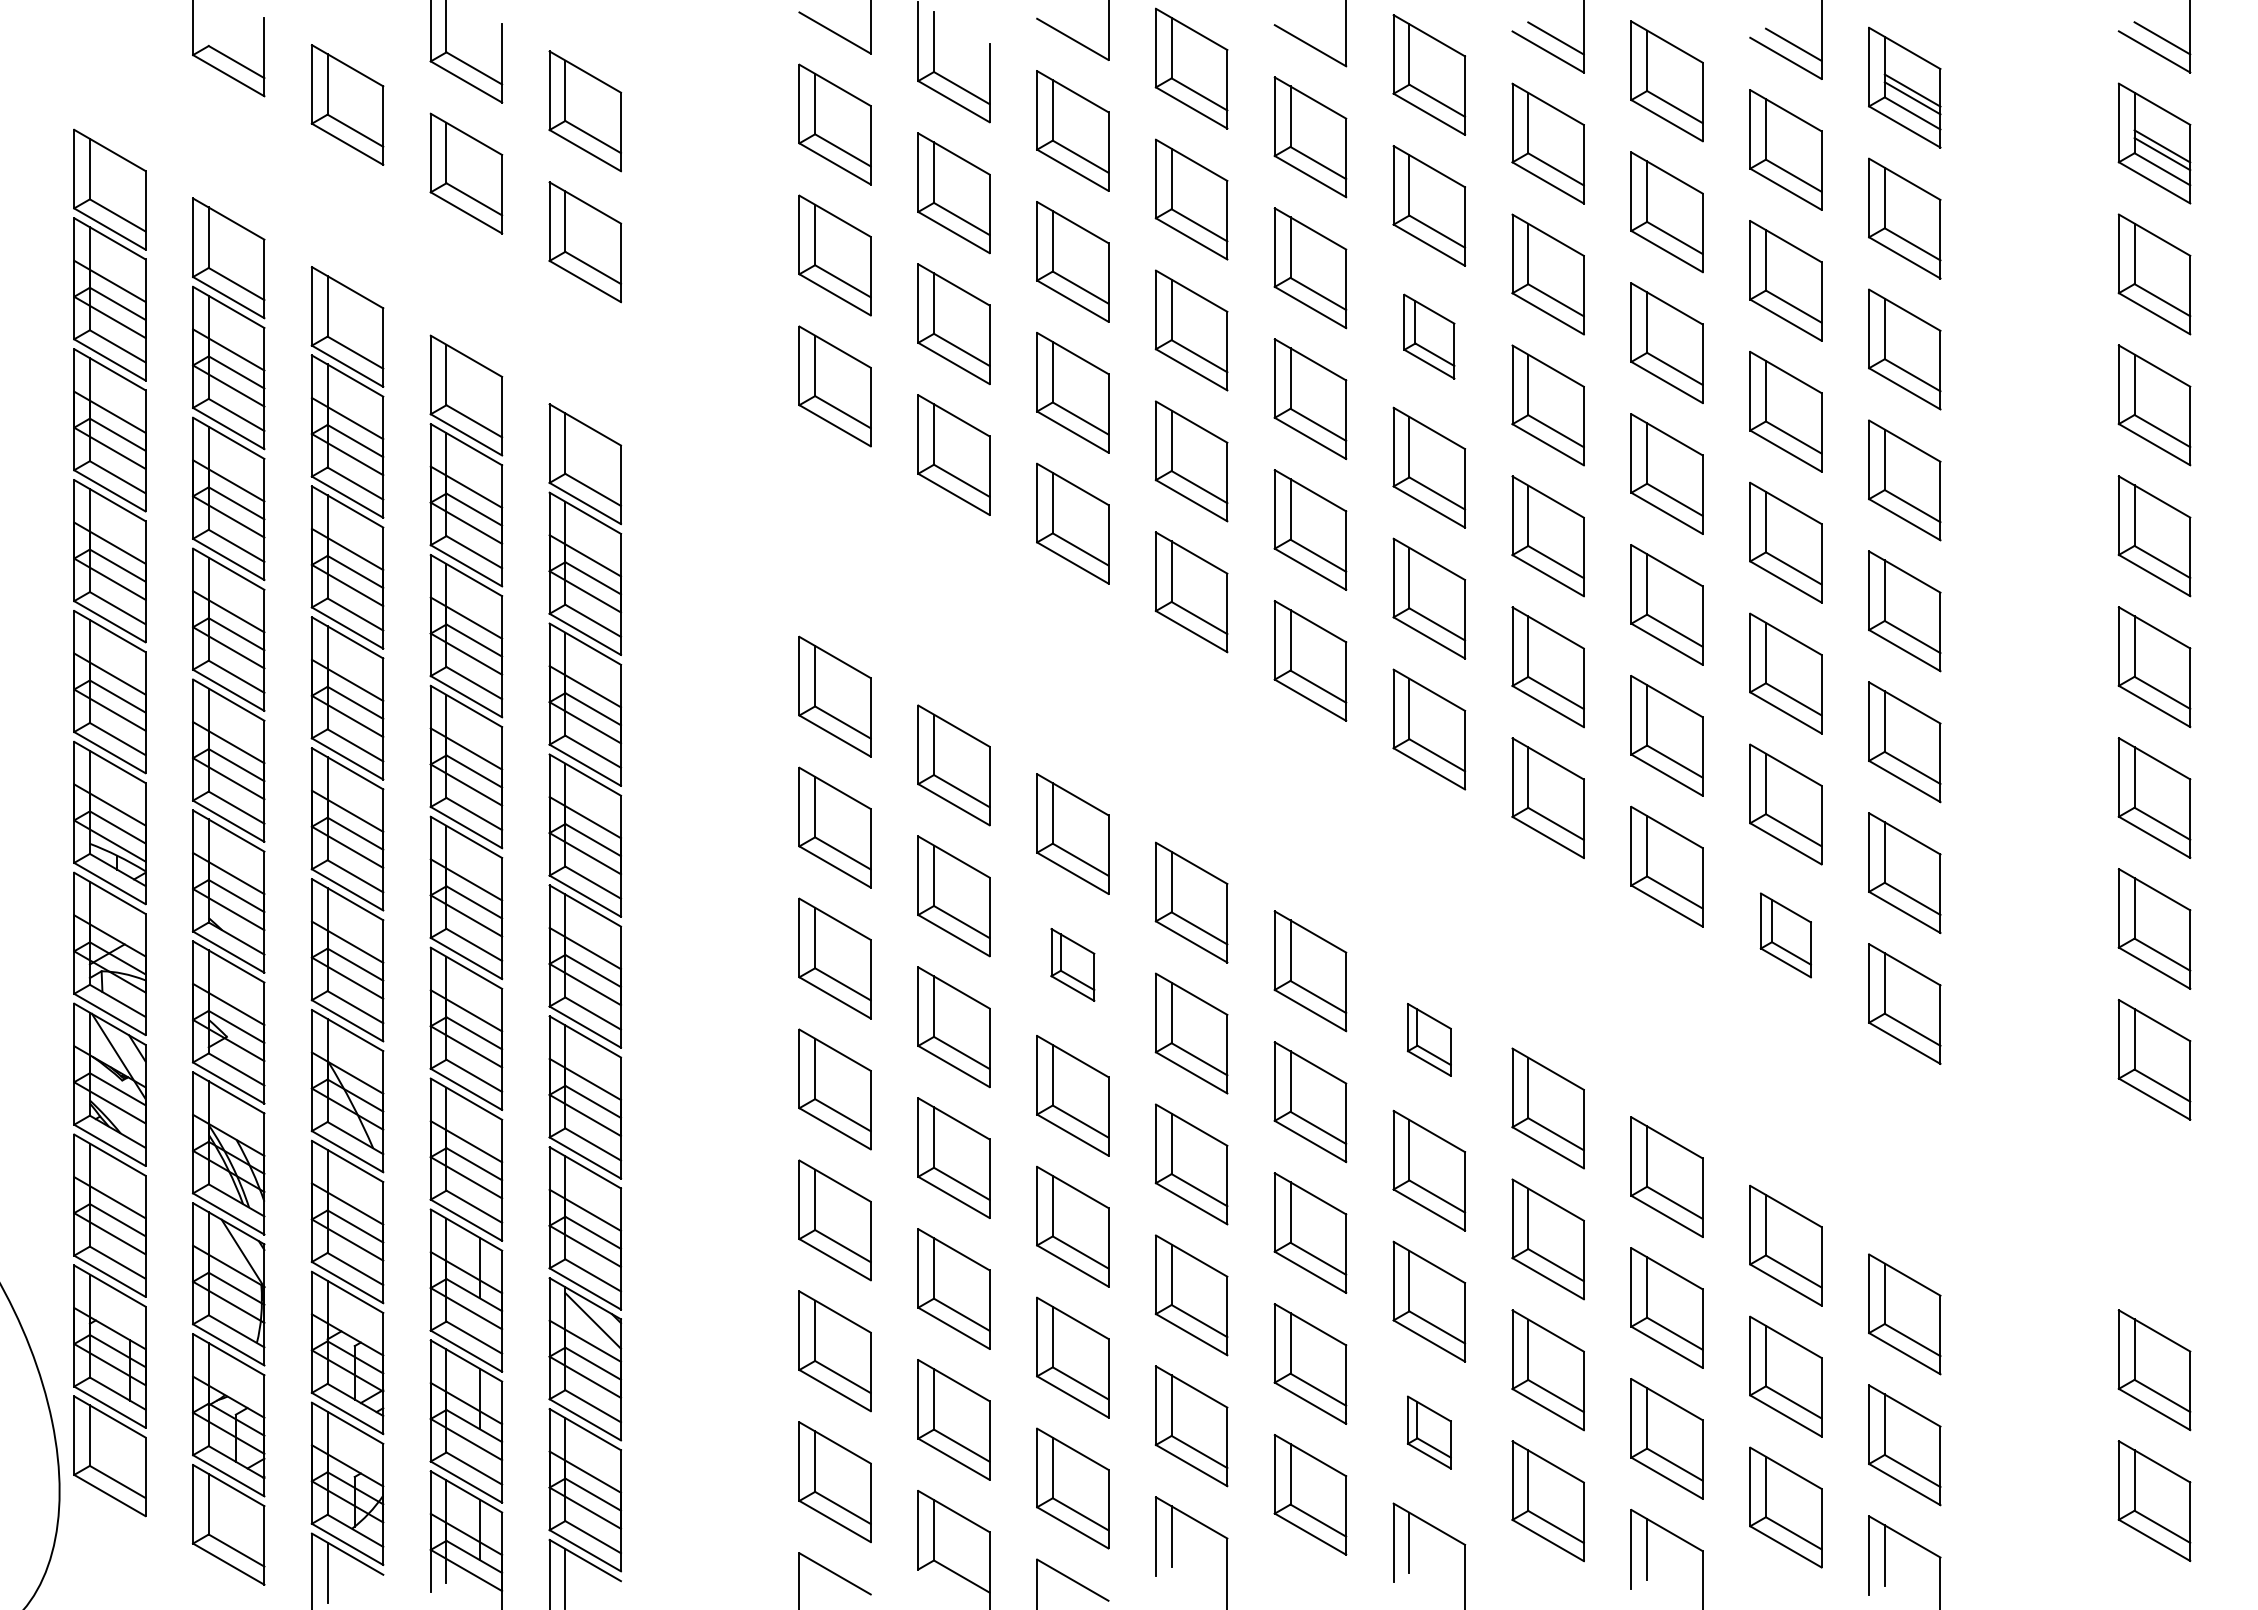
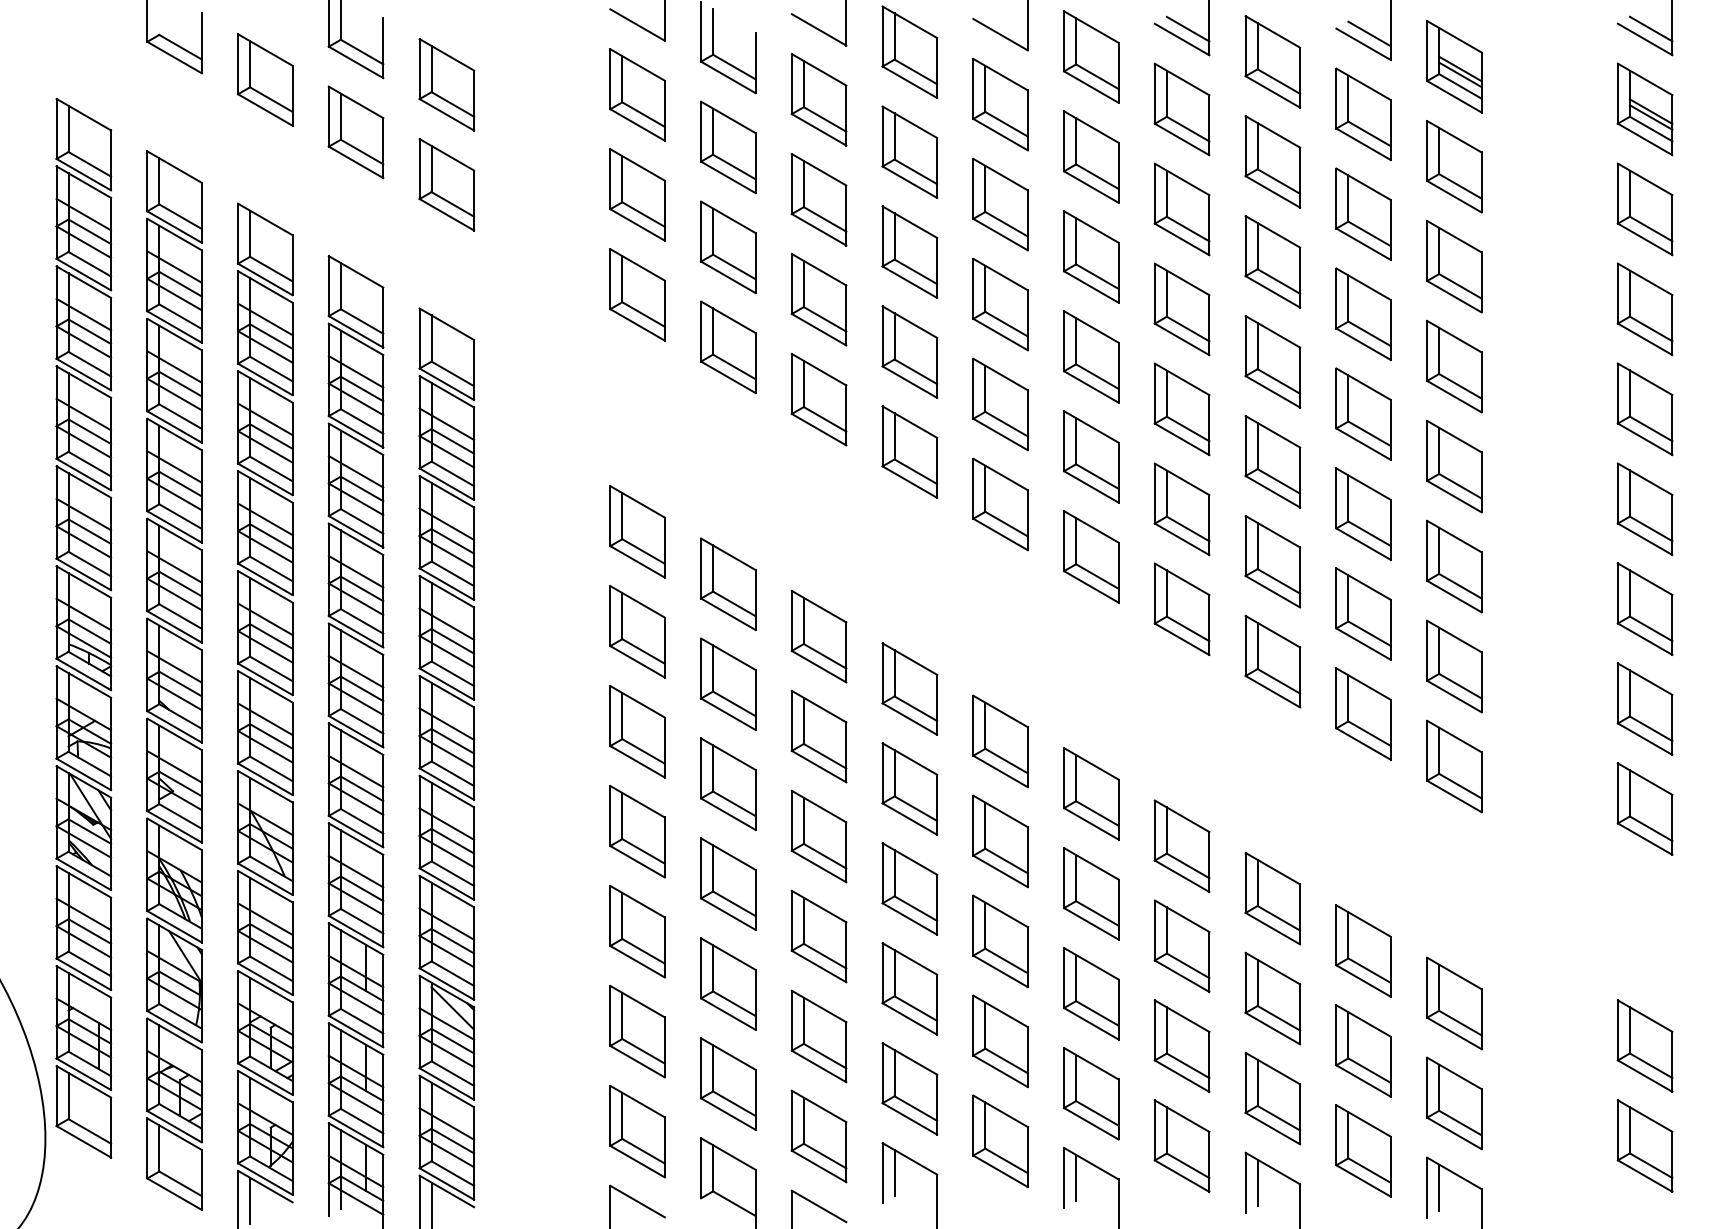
part: (1429, 336) -> (1091, 256), size x1.43
part: (1785, 935) -> (1363, 714), size x1.43
part: (1072, 964) -> (818, 736), size x1.67
part: (1429, 1039) -> (1091, 793), size x1.67
part: (1429, 1432) -> (1091, 1093), size x1.67

